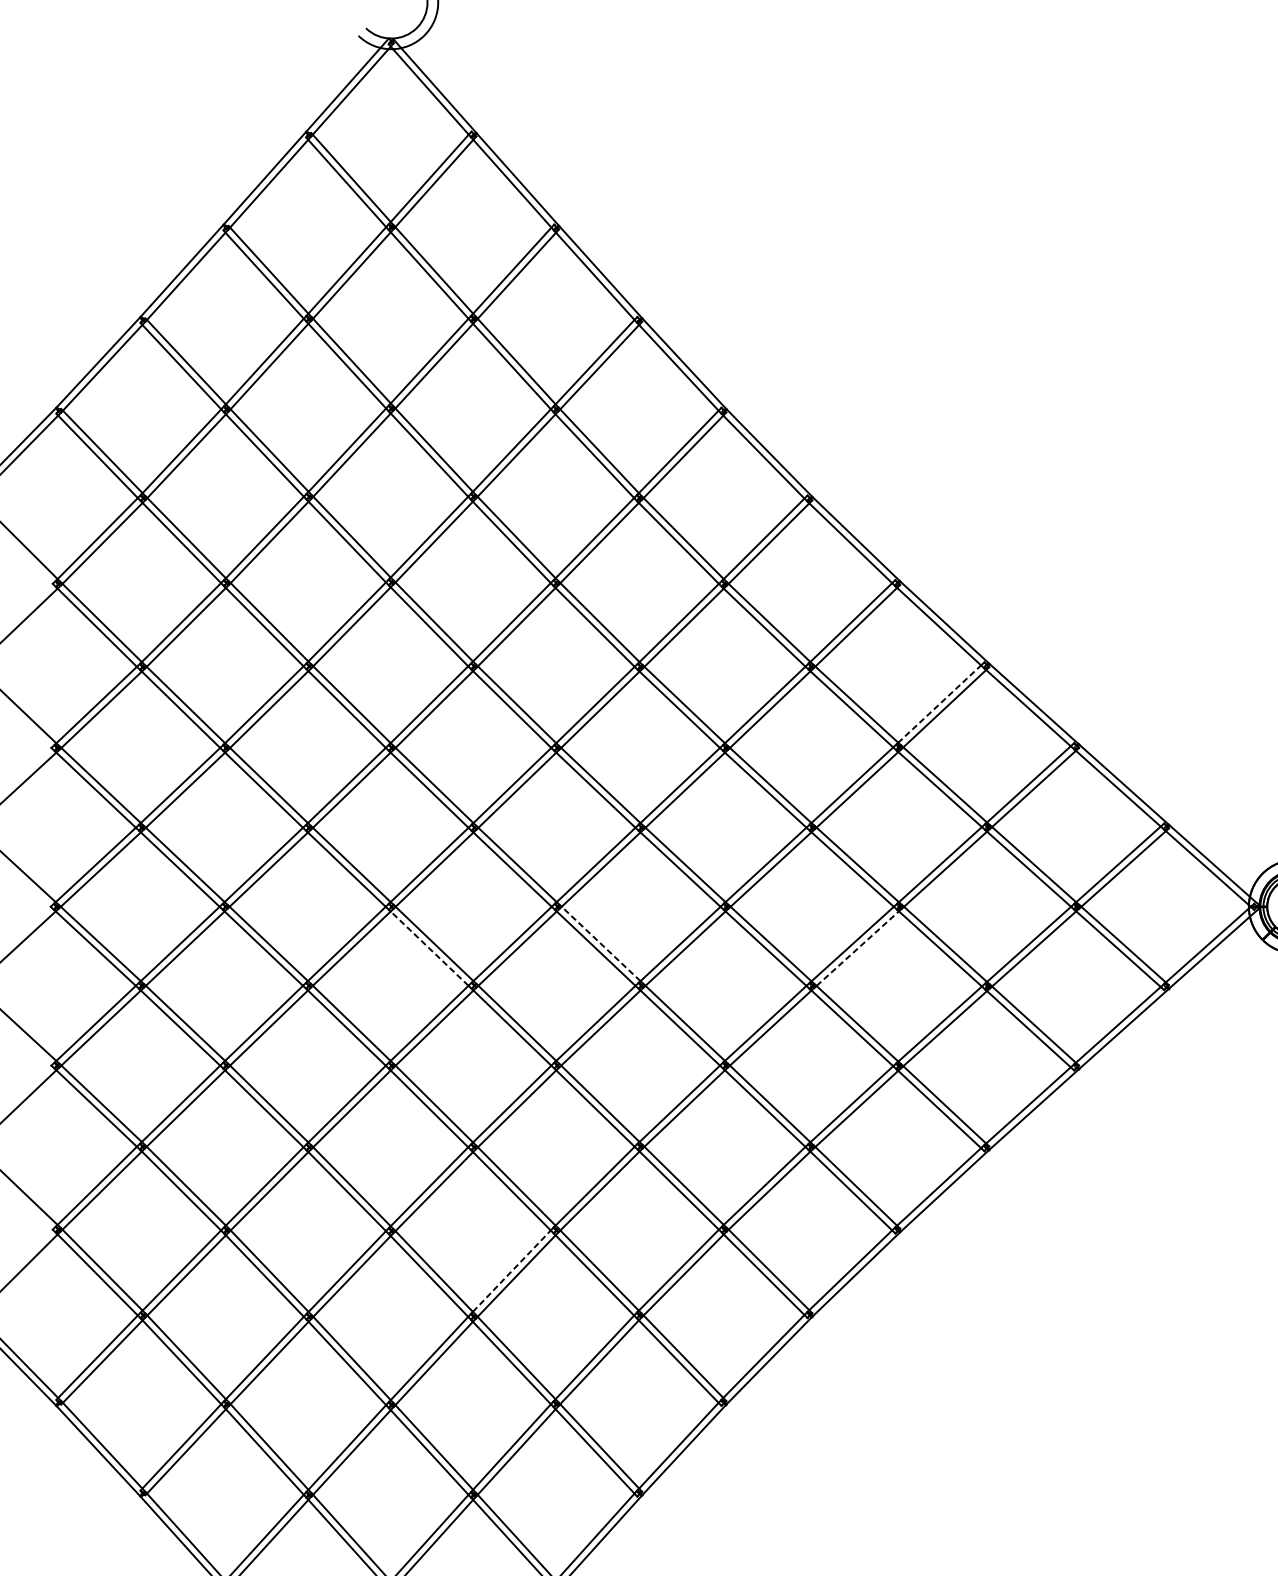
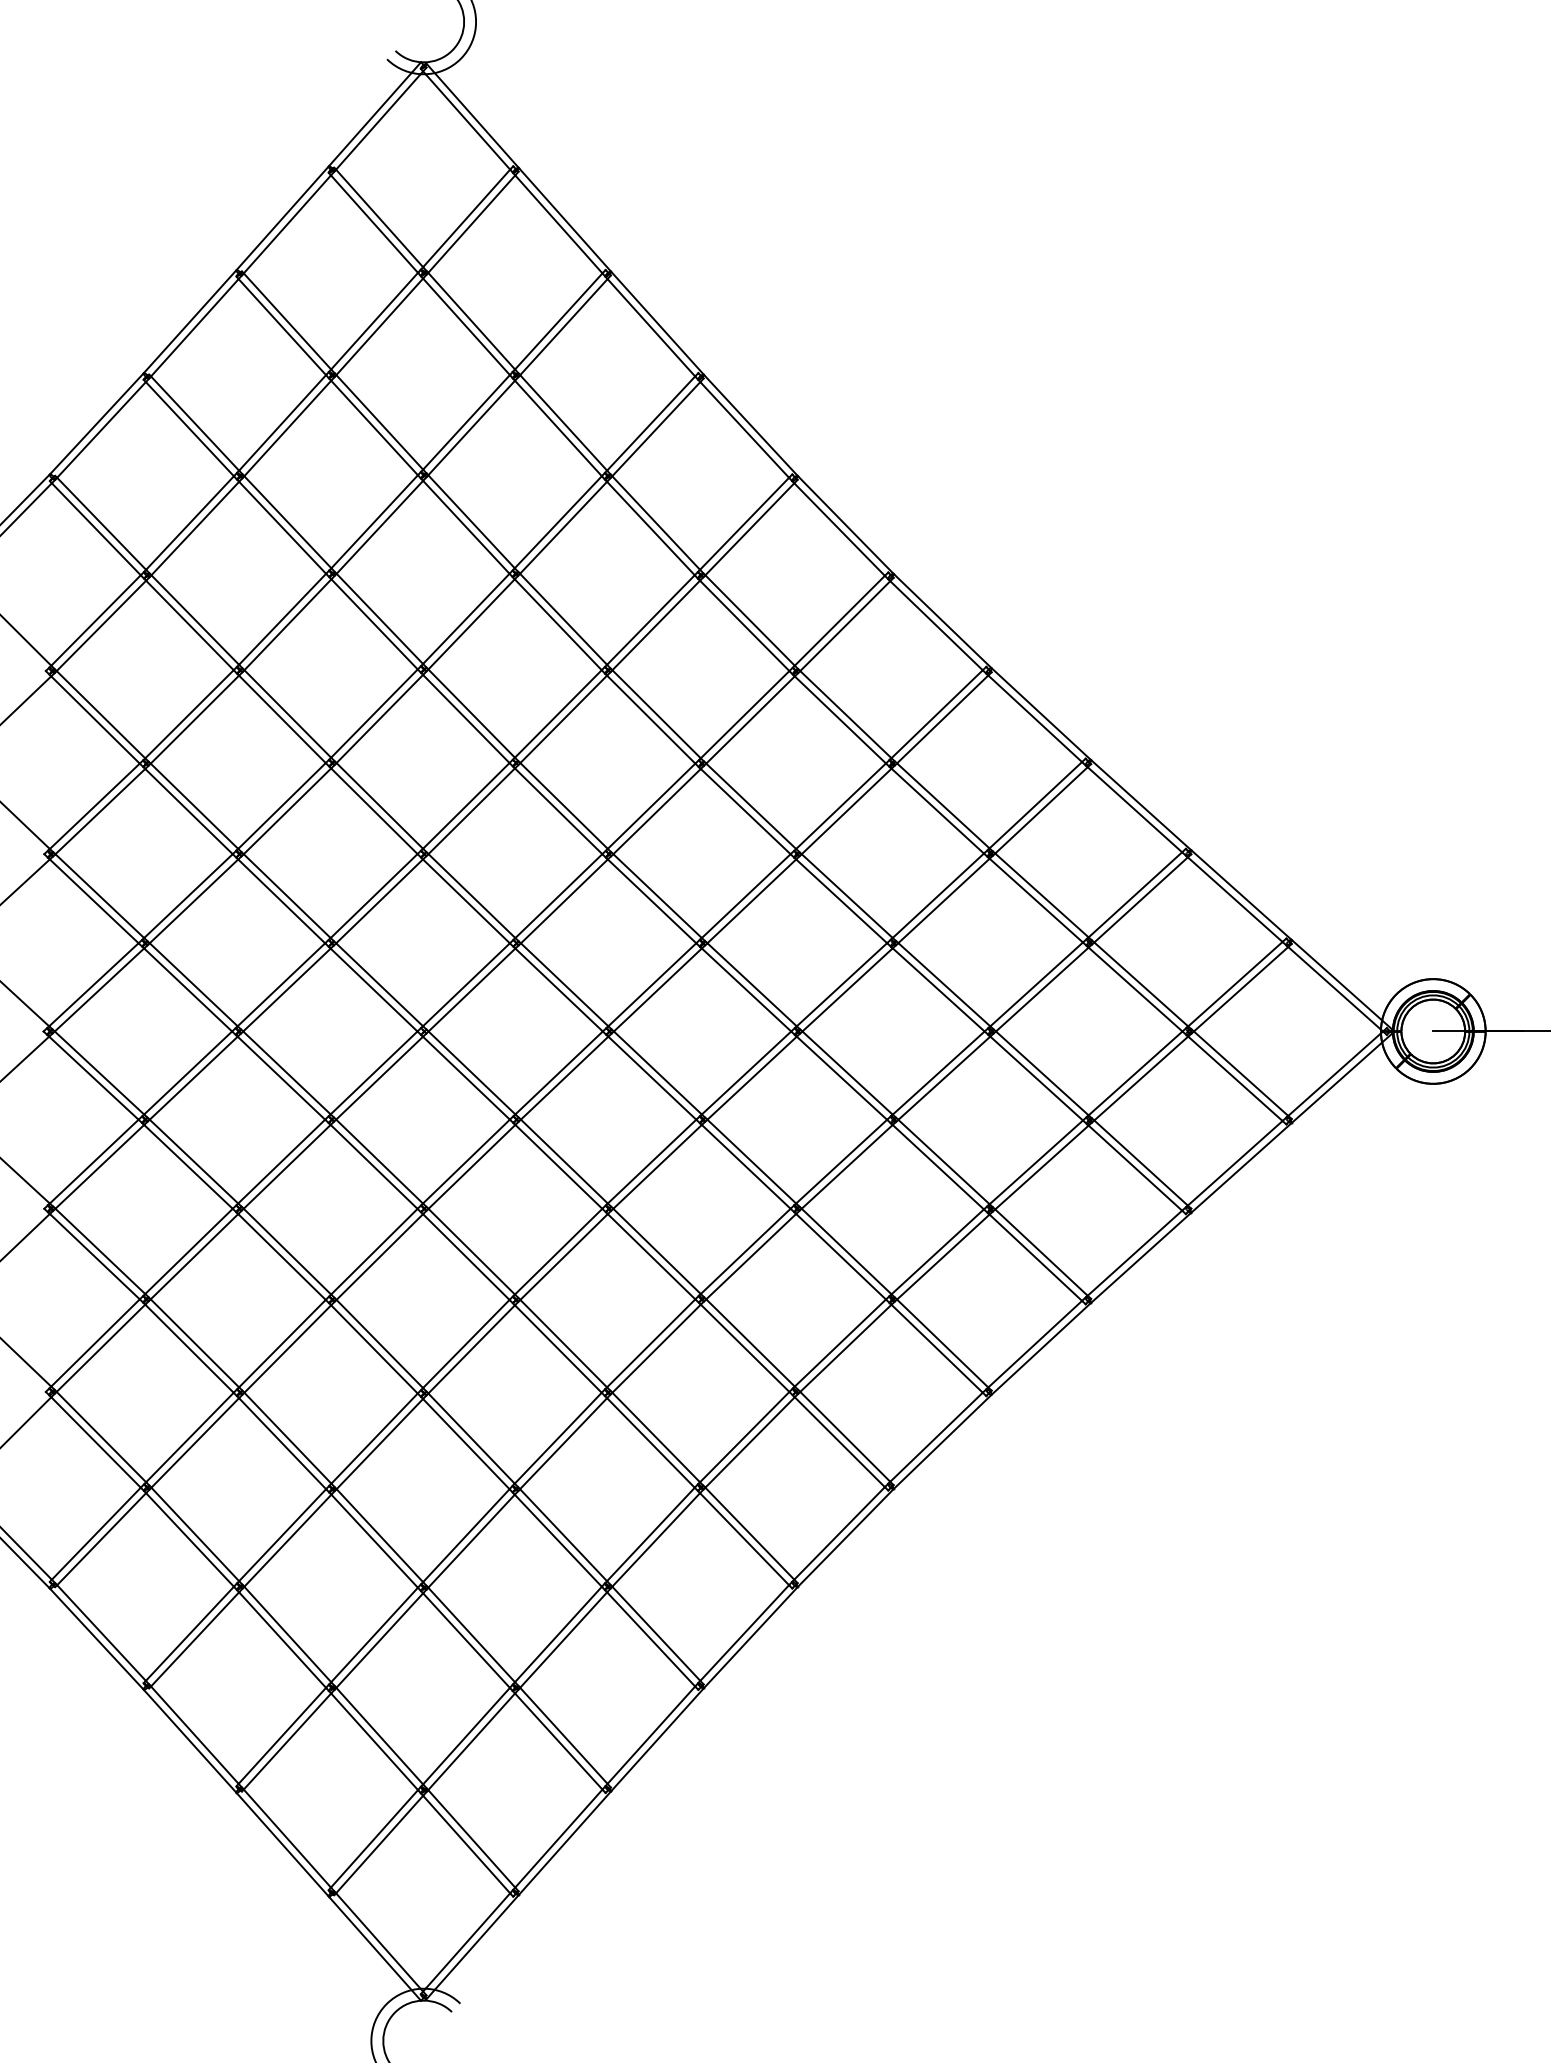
line: (939, 704) -> (1035, 805), dashed -> solid
line: (600, 943) -> (657, 1072), dashed -> solid
line: (429, 948) -> (466, 1077), dashed -> solid
line: (857, 948) -> (944, 1077), dashed -> solid
line: (512, 1271) -> (558, 1438), dashed -> solid

